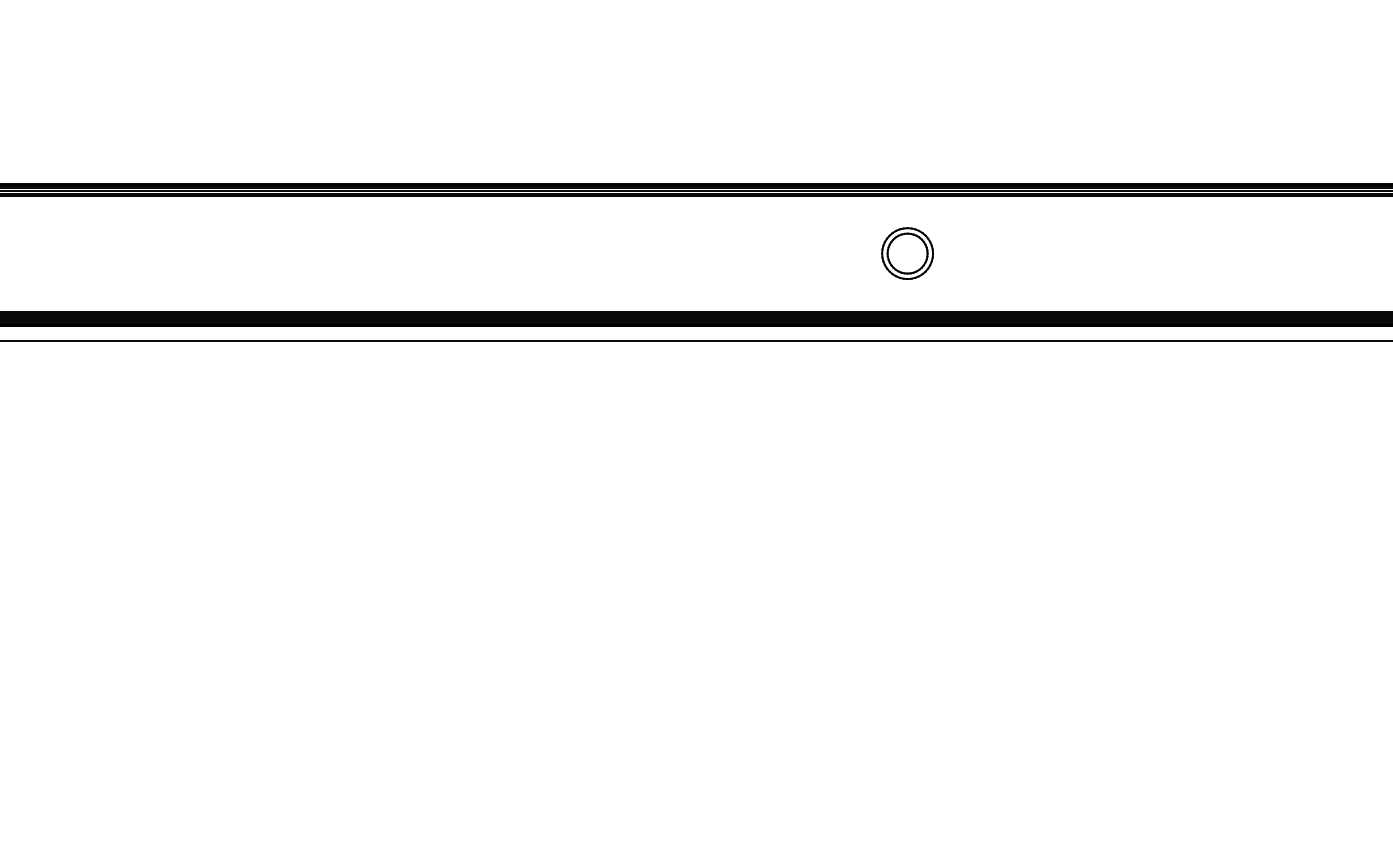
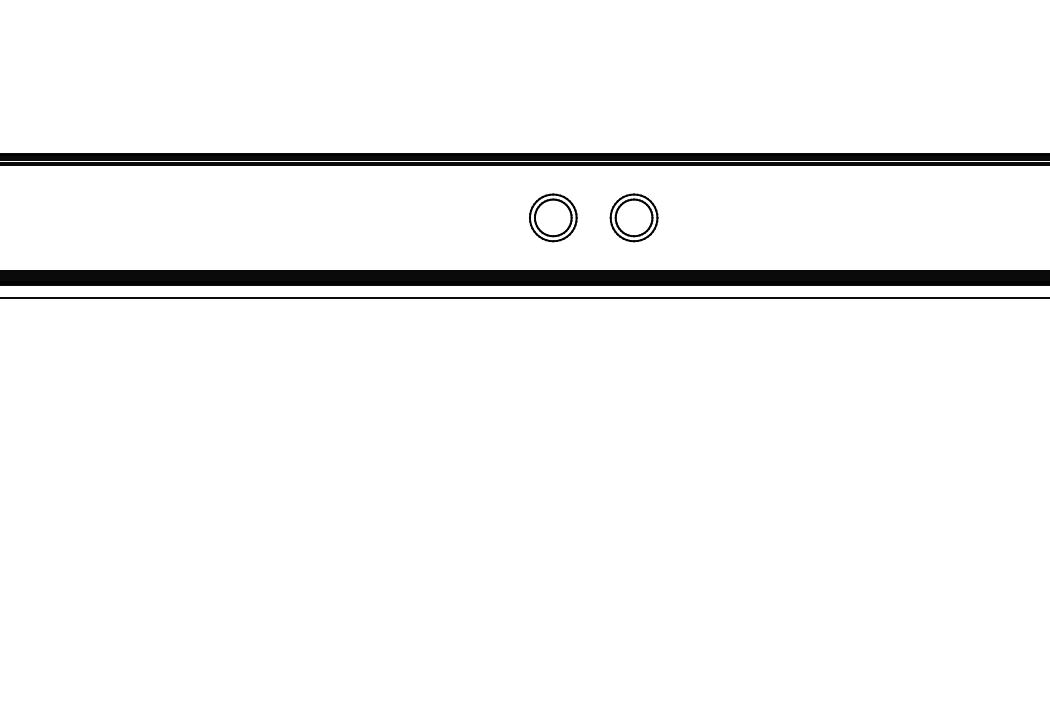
part: (819, 253) -> (553, 217), added

